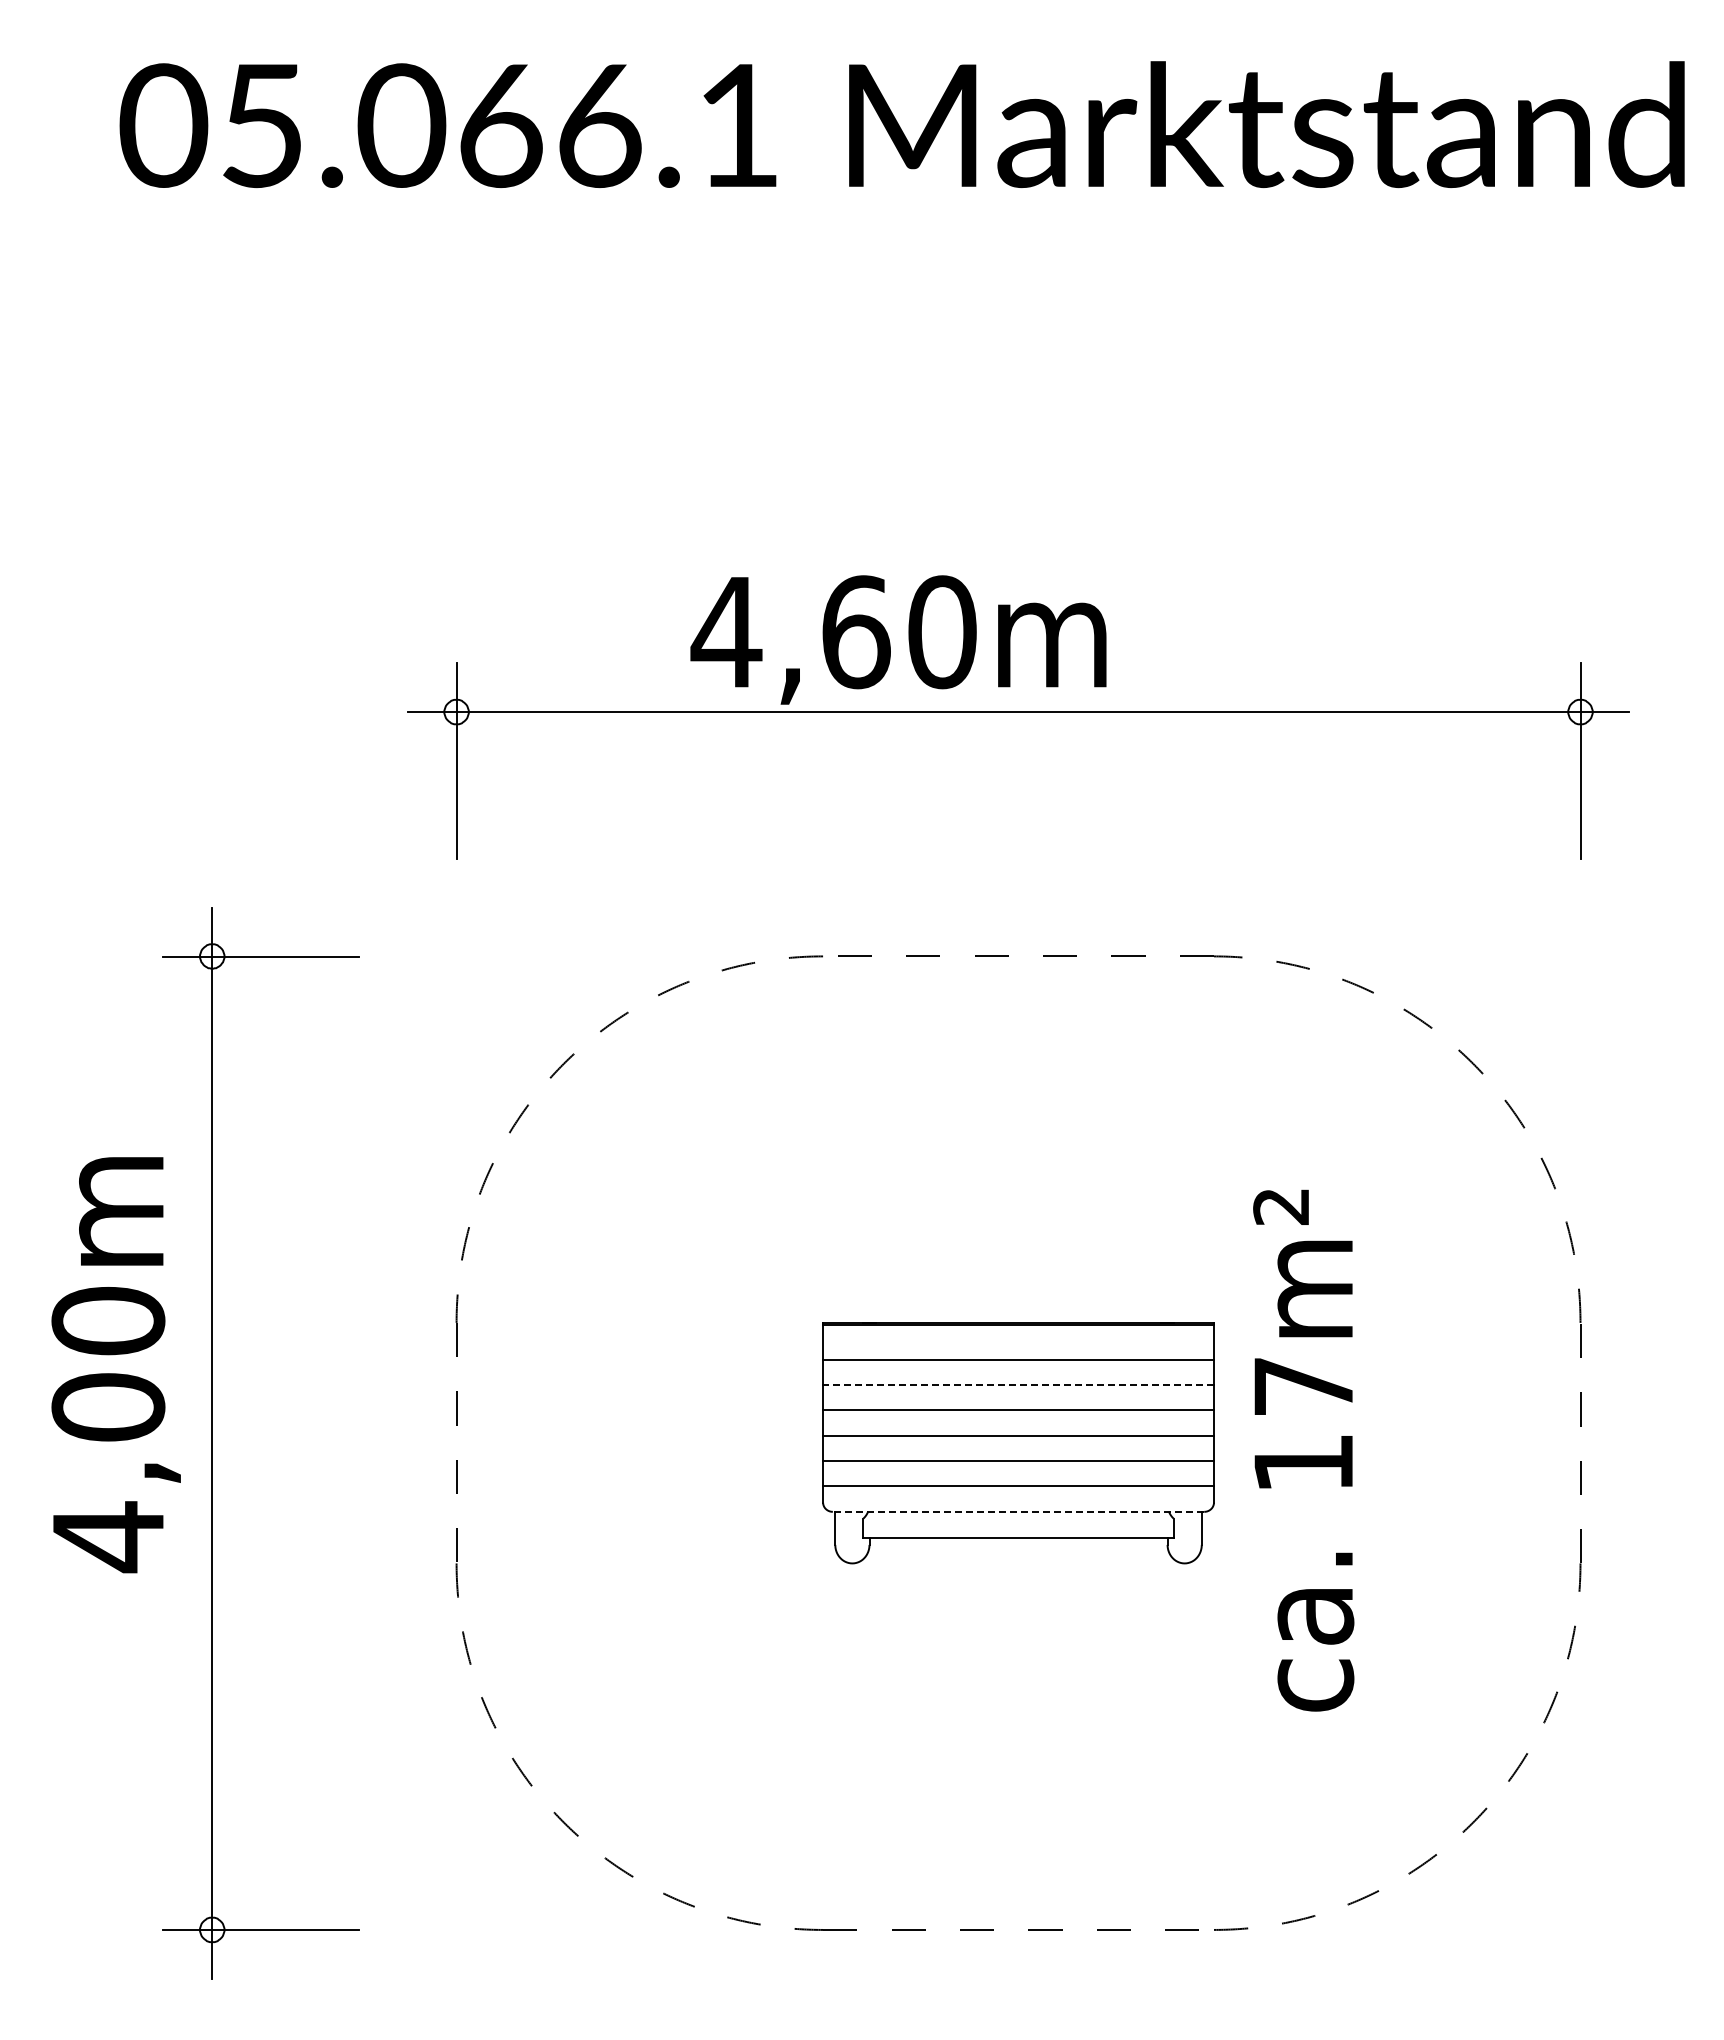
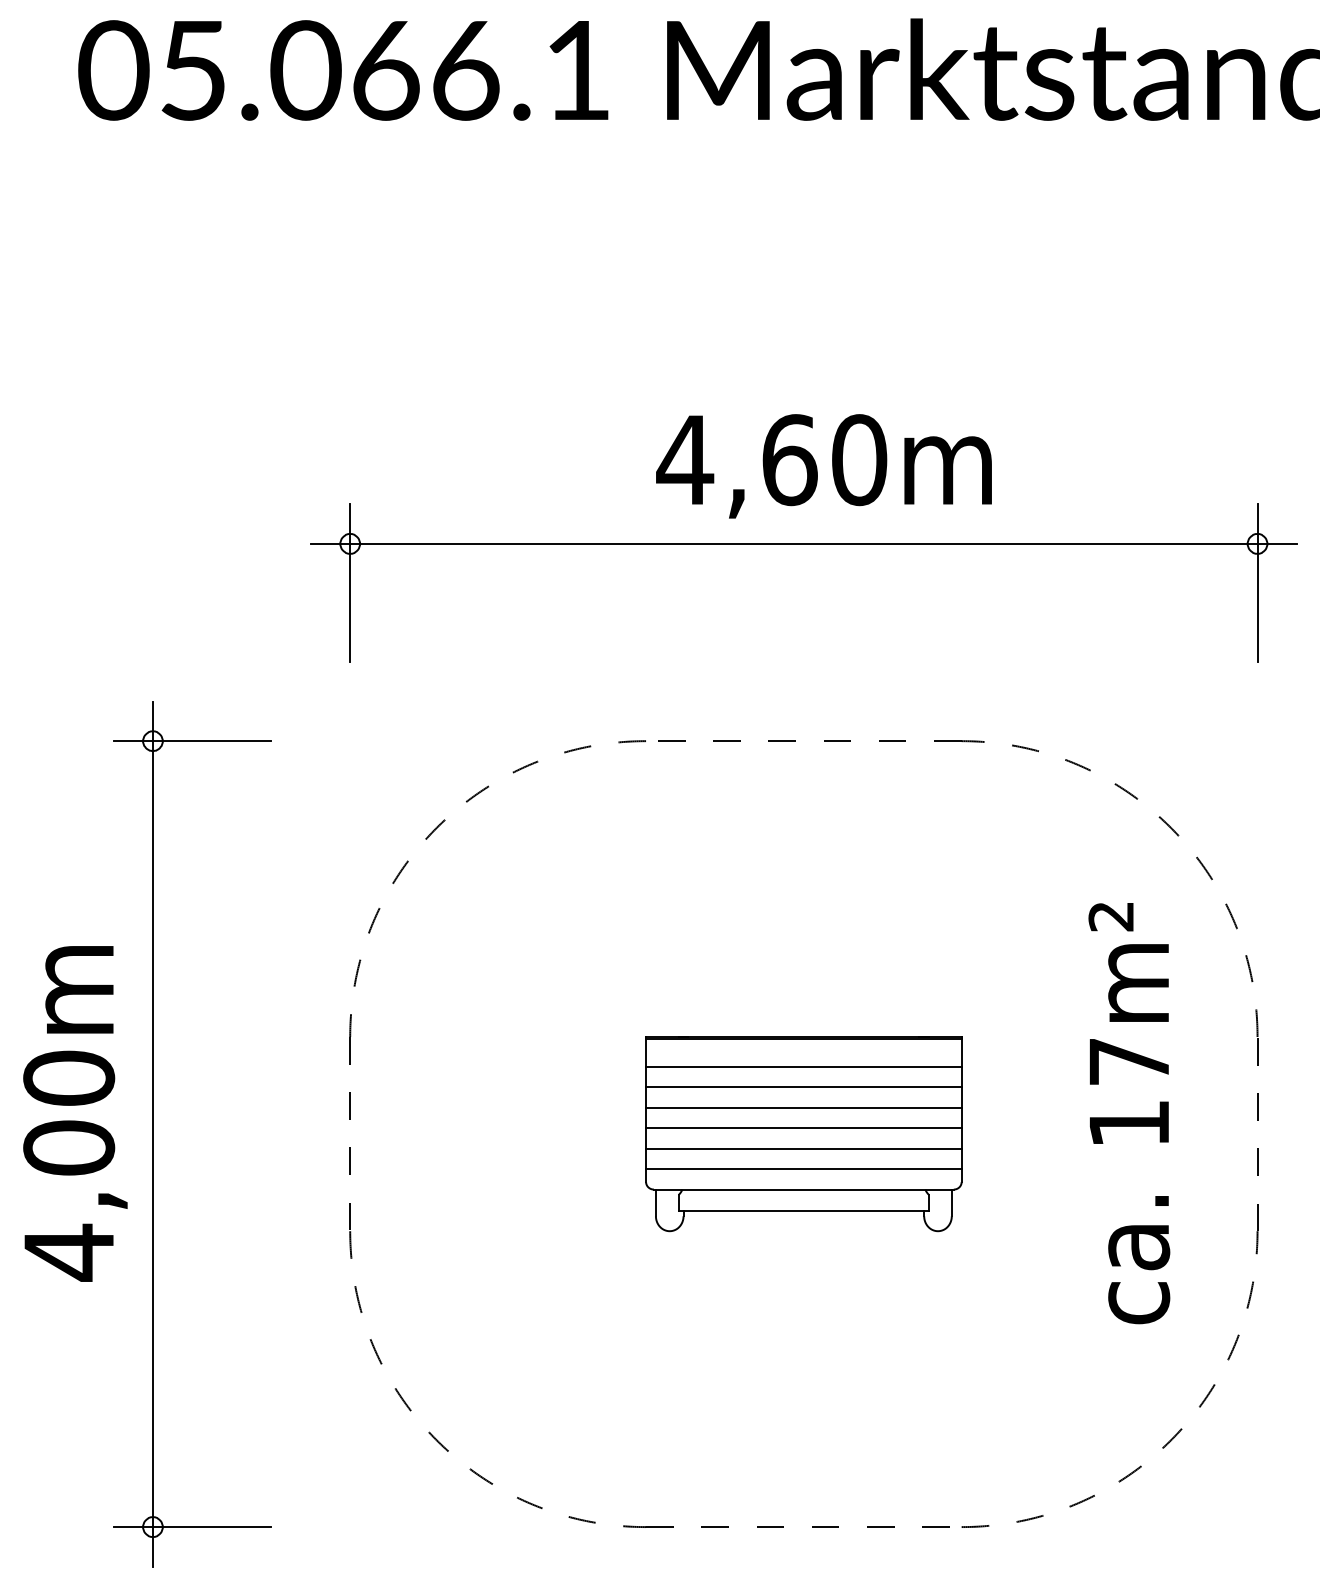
text: (898, 639) -> (824, 465), moved
text: (115, 1365) -> (74, 1114), moved
line: (1018, 1384) -> (803, 1086), dashed -> solid
text: (1303, 1450) -> (1129, 1113), moved
line: (1018, 1511) -> (803, 1189), dashed -> solid

